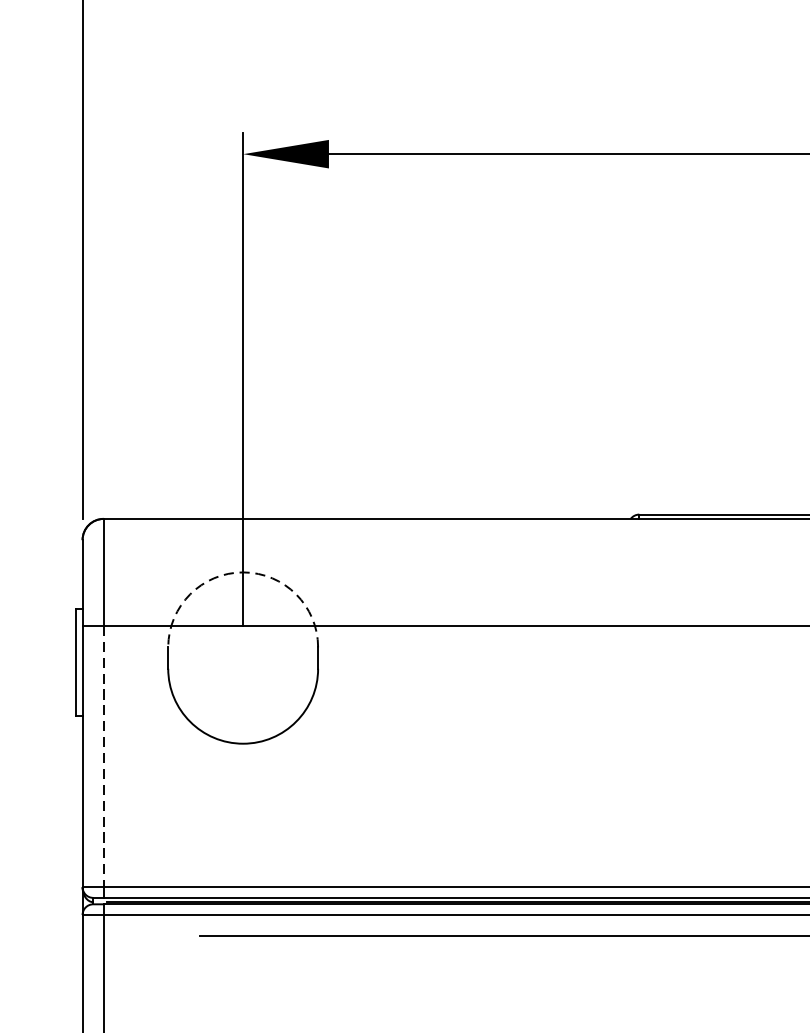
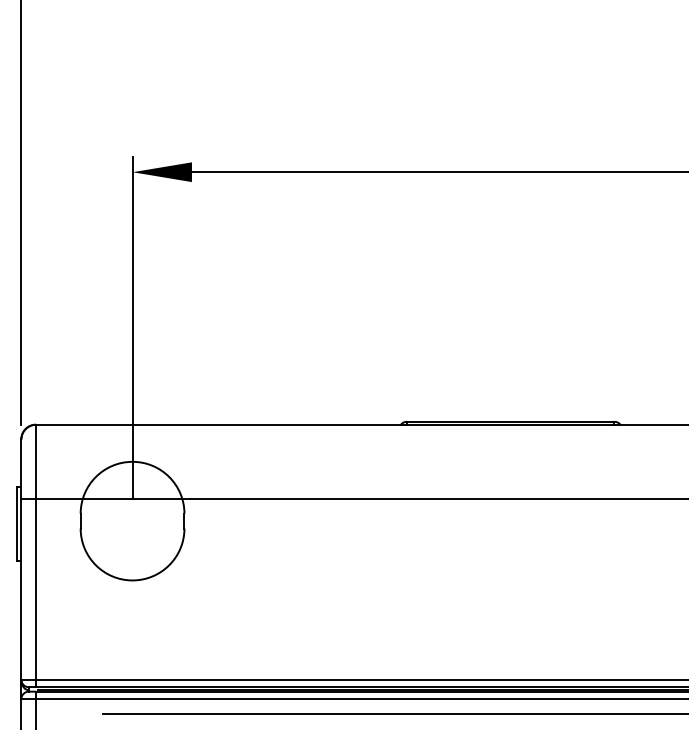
arc: (243, 571) -> (132, 461), dashed -> solid
line: (104, 756) -> (36, 589), dashed -> solid

